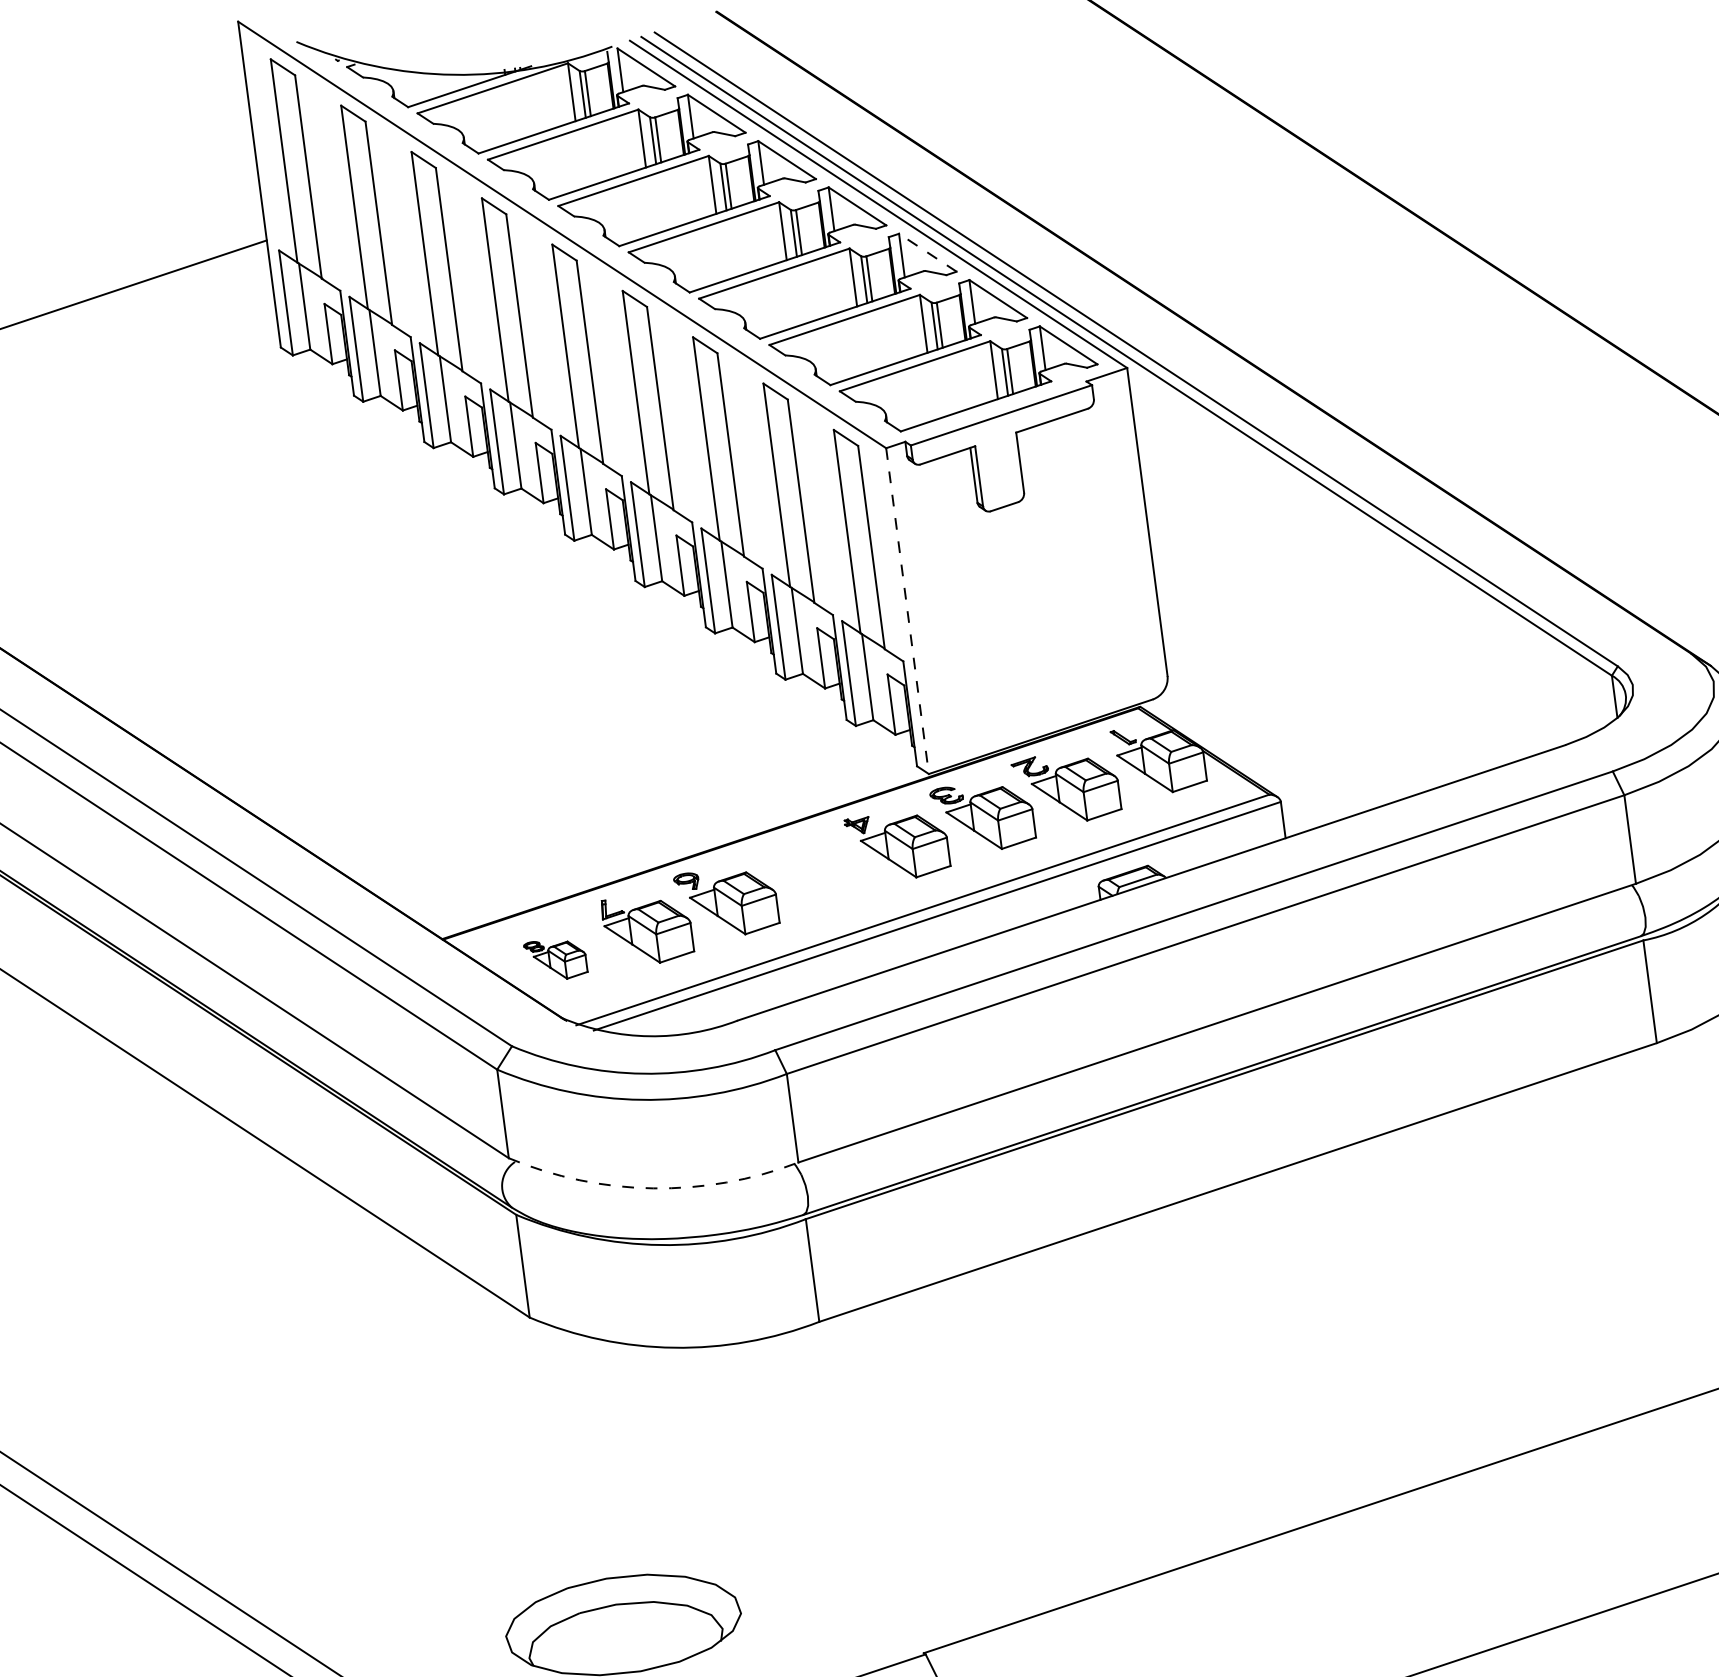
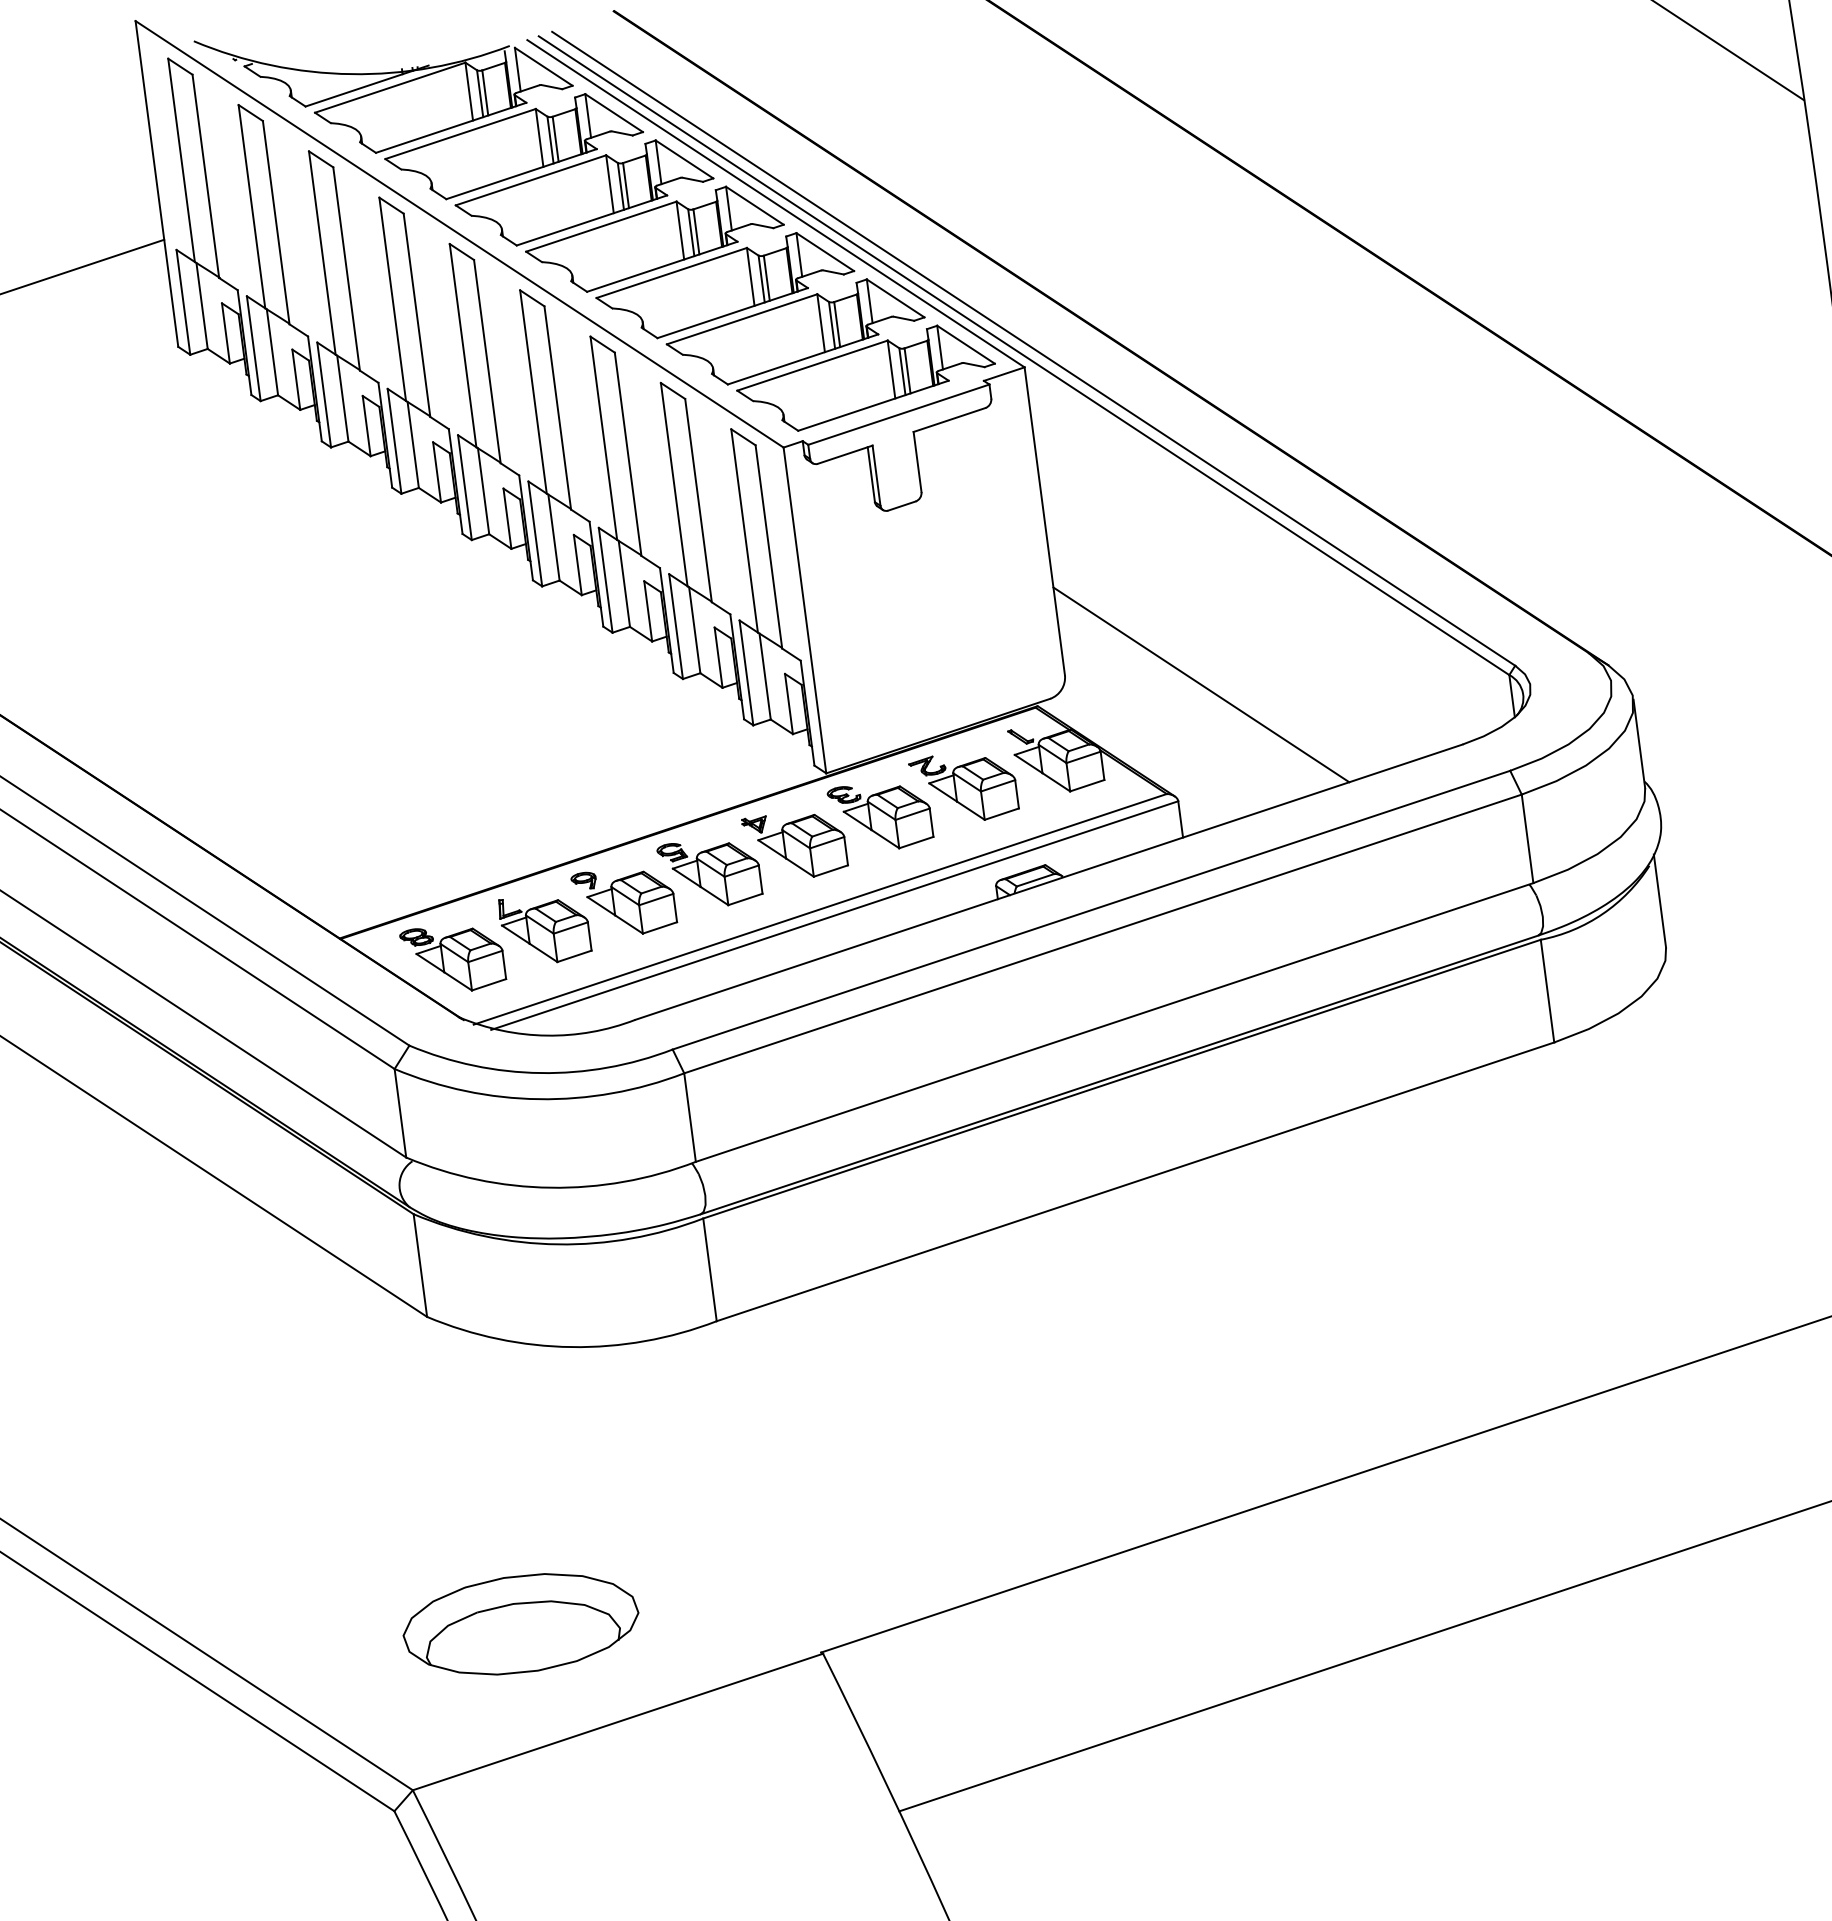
line: (927, 252) -> (824, 251), dashed -> solid
line: (908, 611) -> (805, 610), dashed -> solid
line: (1304, 685) -> (1201, 684), added
part: (812, 875) -> (709, 874), added
part: (556, 960) -> (453, 959), size x1.67
arc: (653, 1188) -> (550, 1187), dashed -> solid

